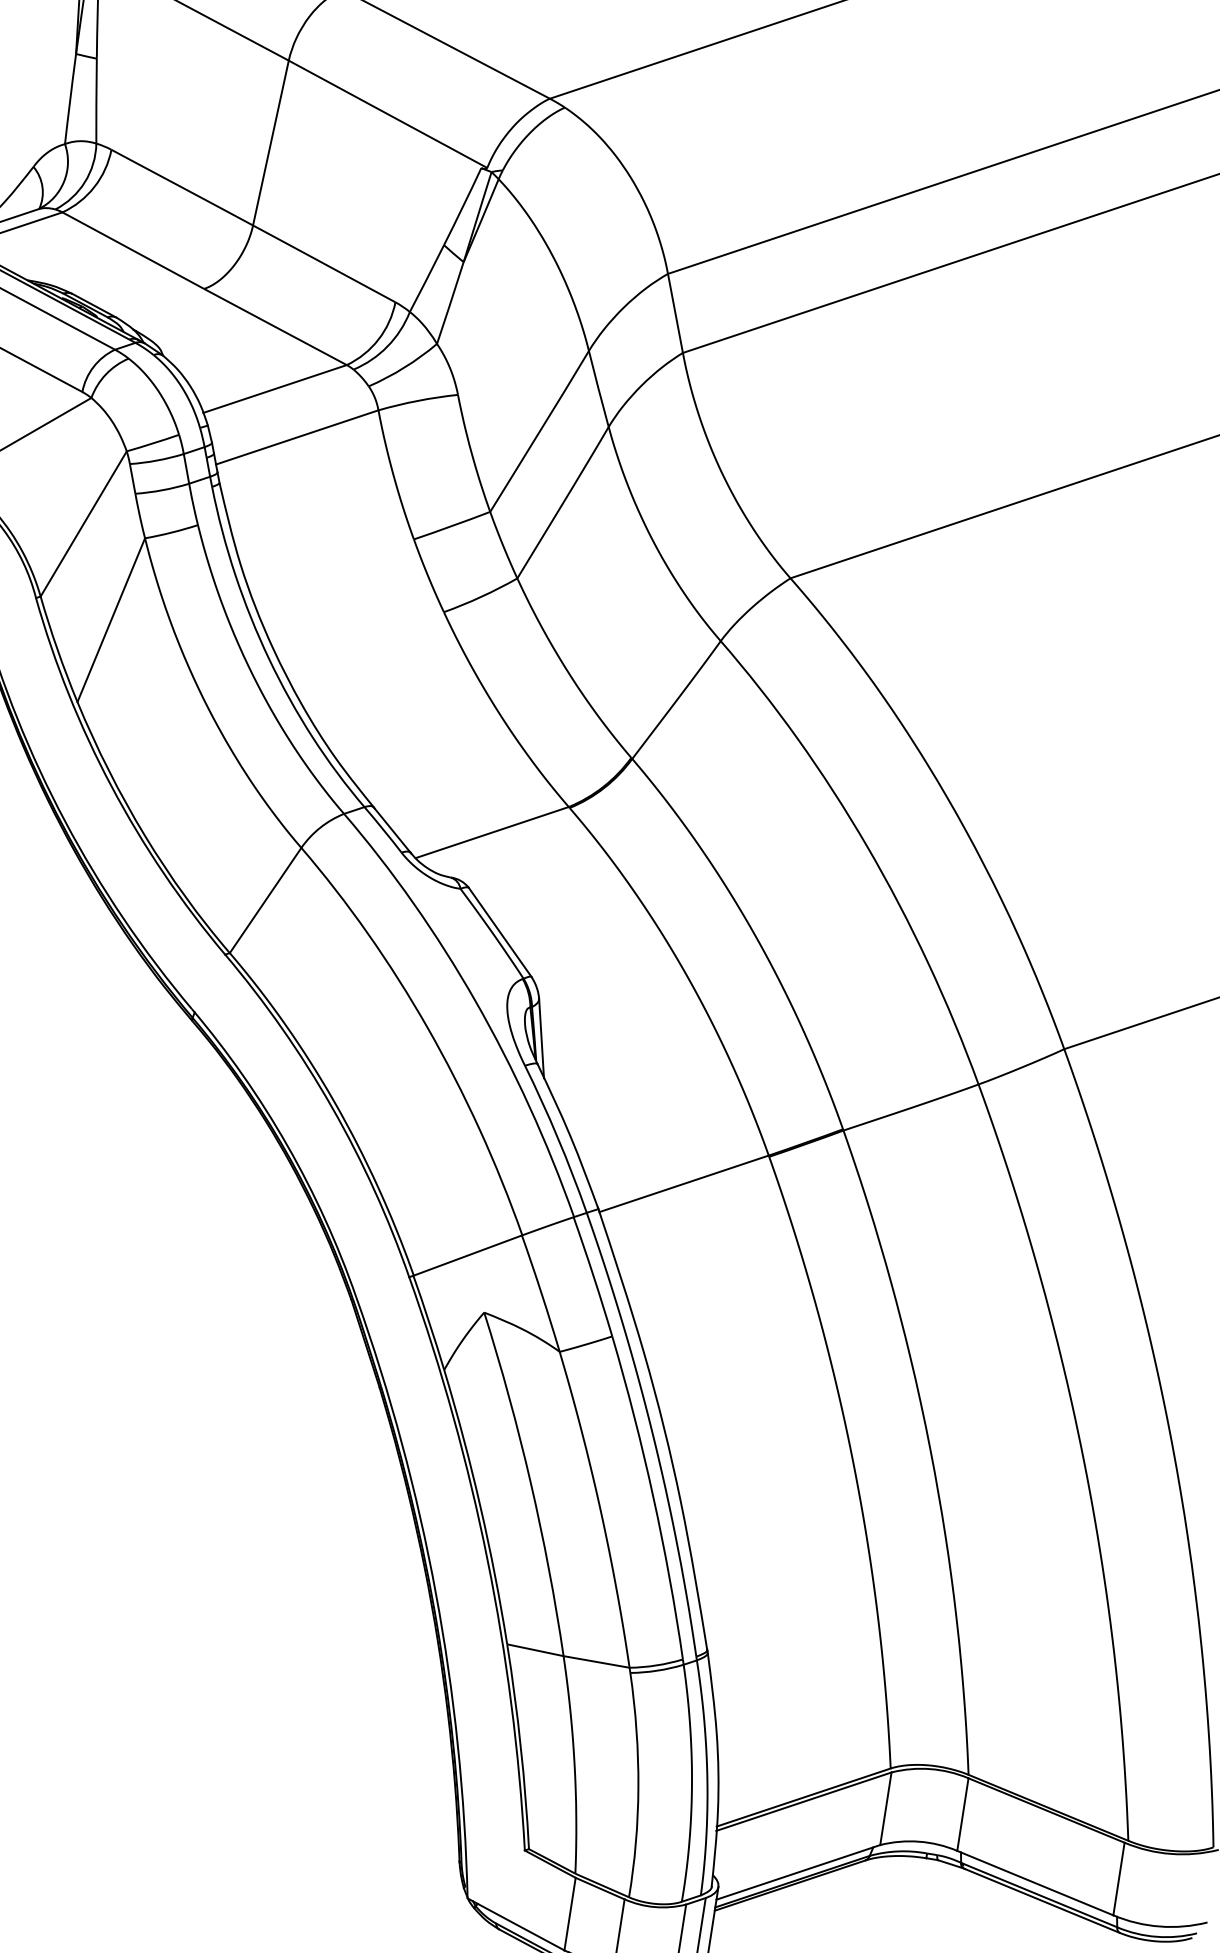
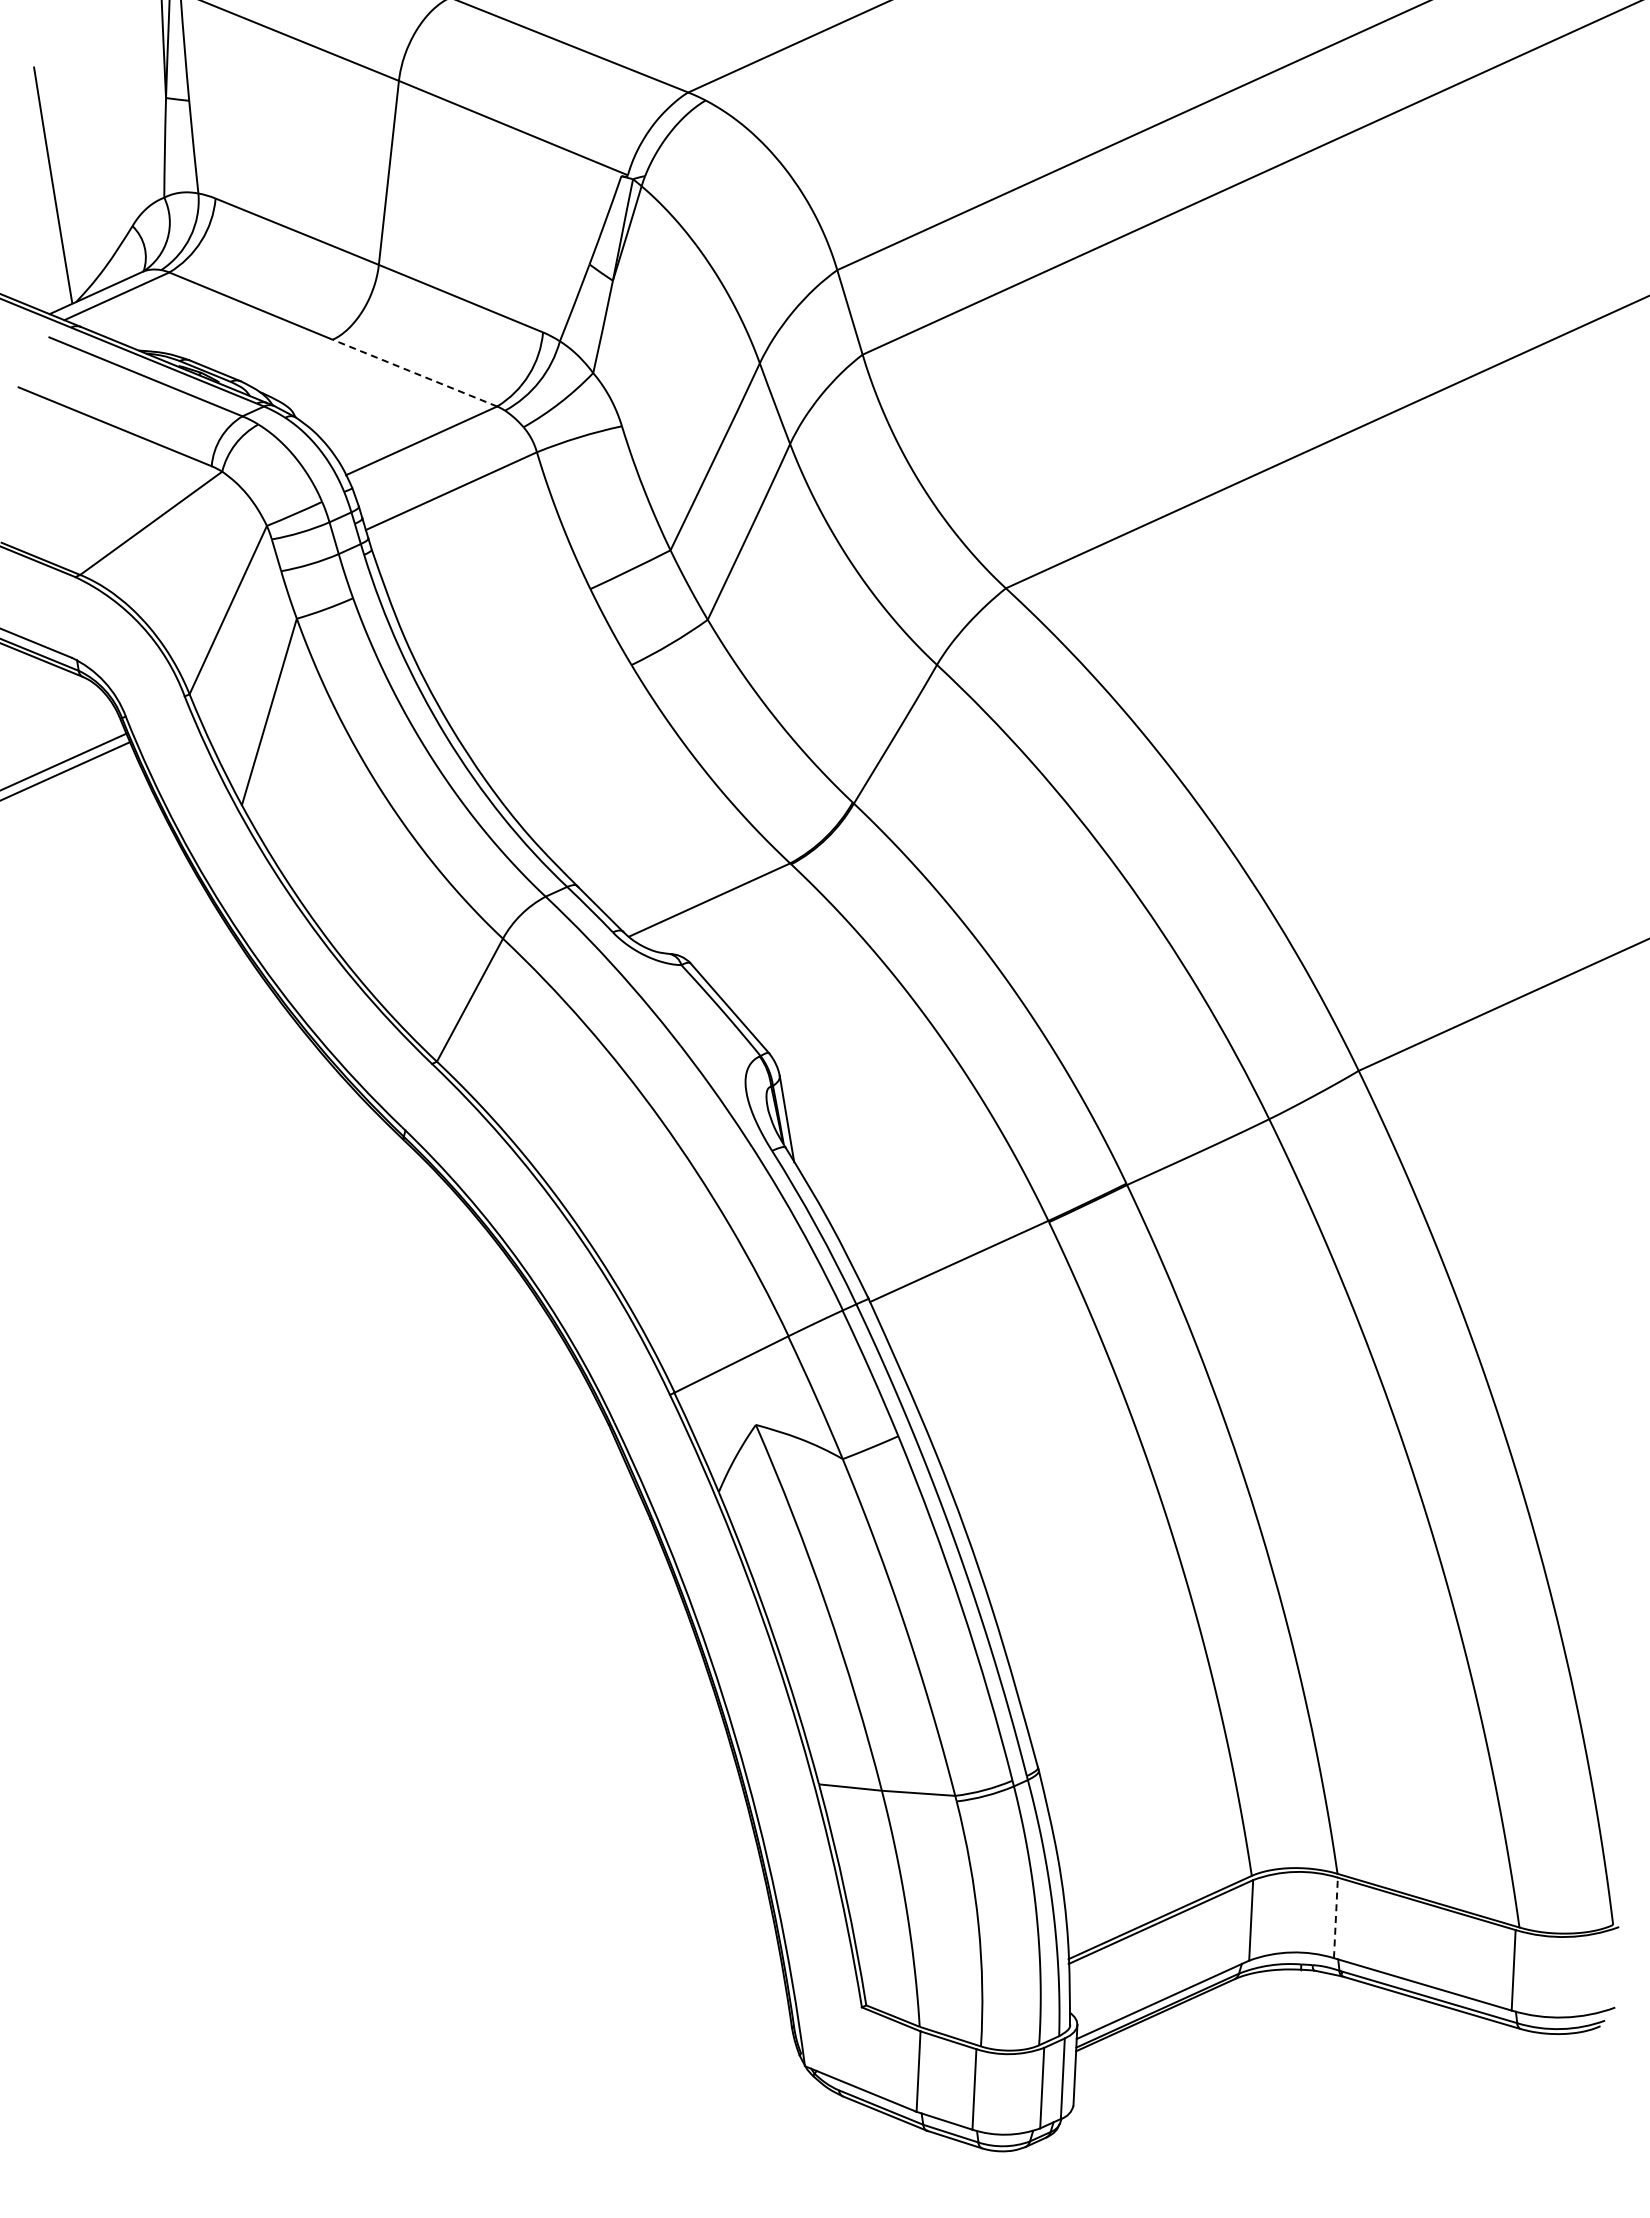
line: (275, 327) -> (414, 373), solid -> dashed
line: (962, 1814) -> (1335, 1917), solid -> dashed

